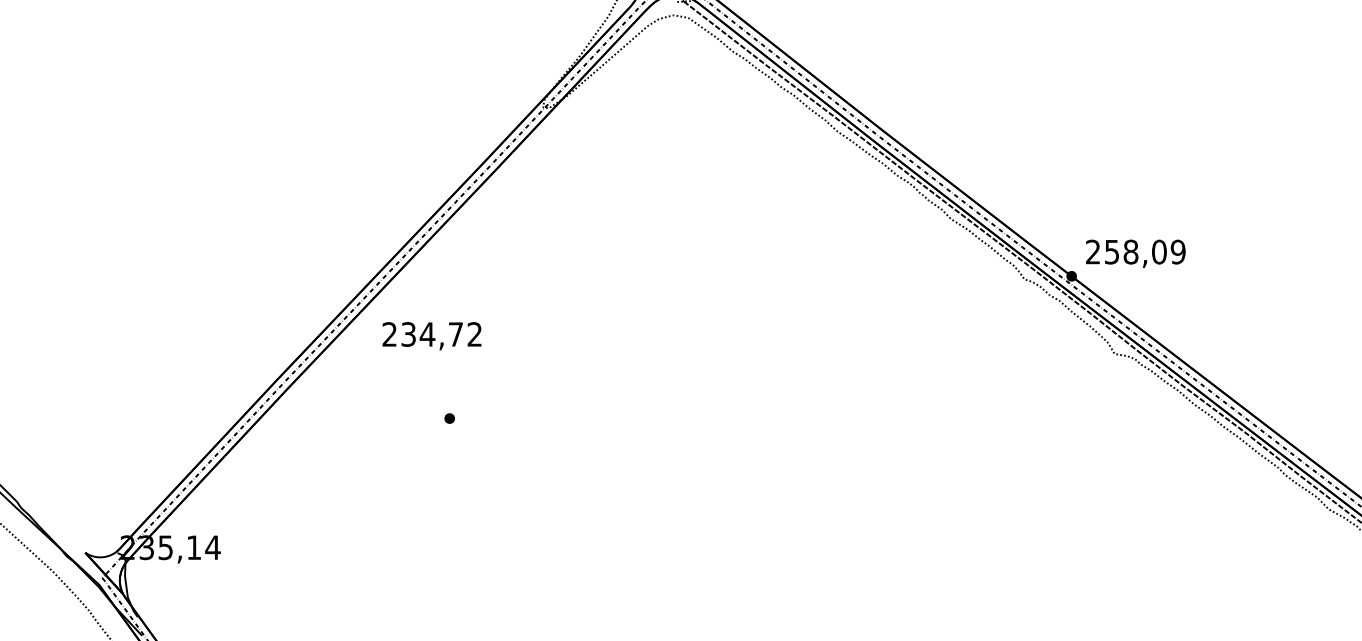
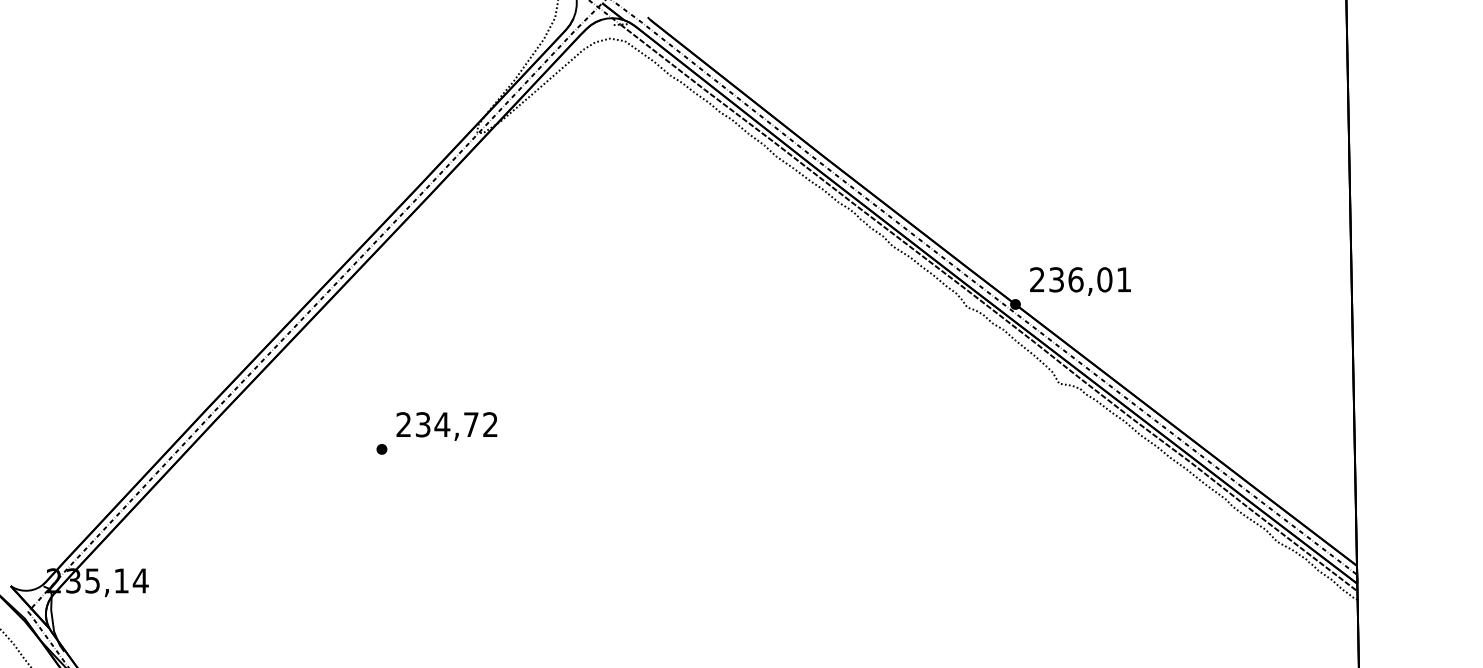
text: (1145, 251) -> (1090, 279), 258,09 -> 236,01
text: (431, 336) -> (446, 426), moved

